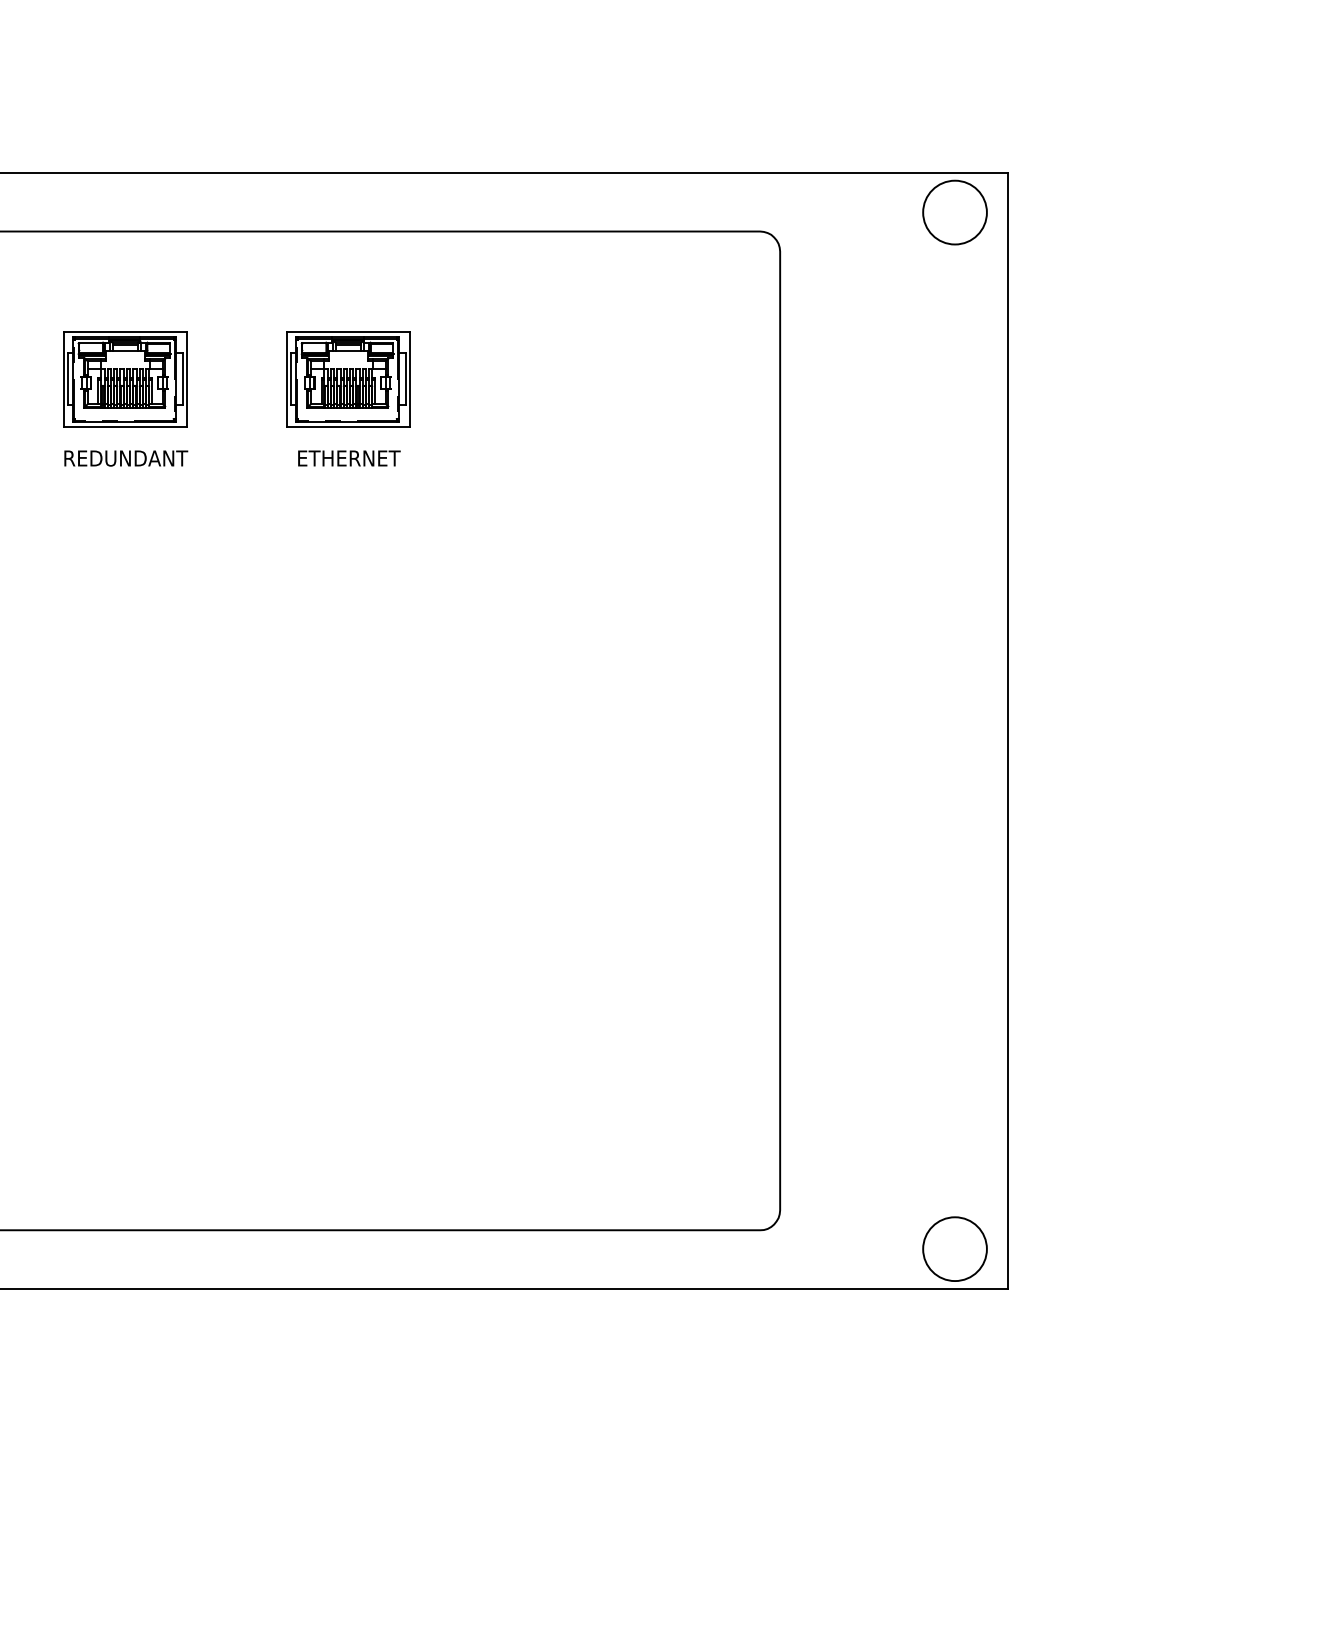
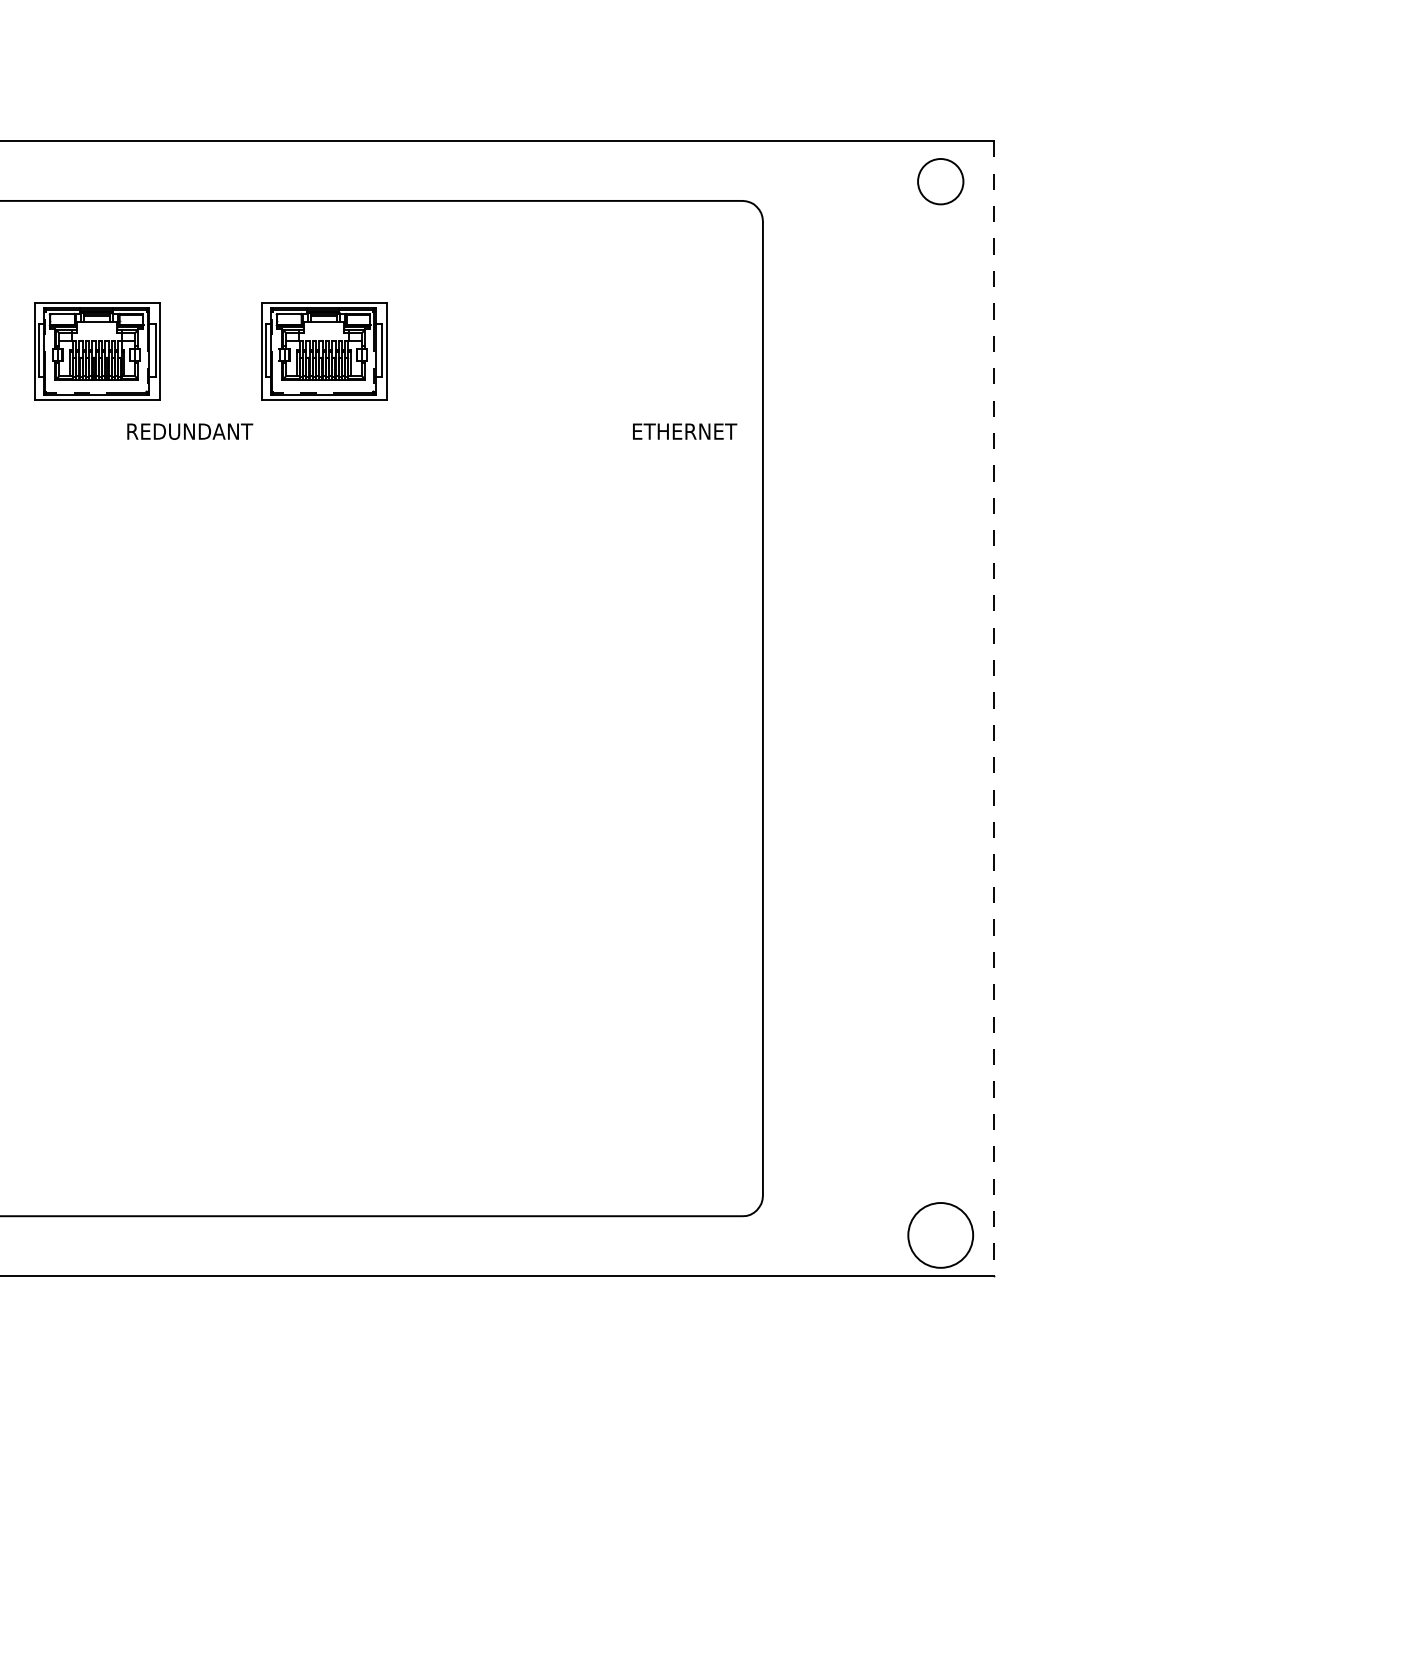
circle: (954, 212) -> (940, 181), size x0.7
text: (126, 458) -> (190, 431), moved
text: (349, 458) -> (685, 431), moved
line: (1007, 731) -> (994, 709), solid -> dashed

